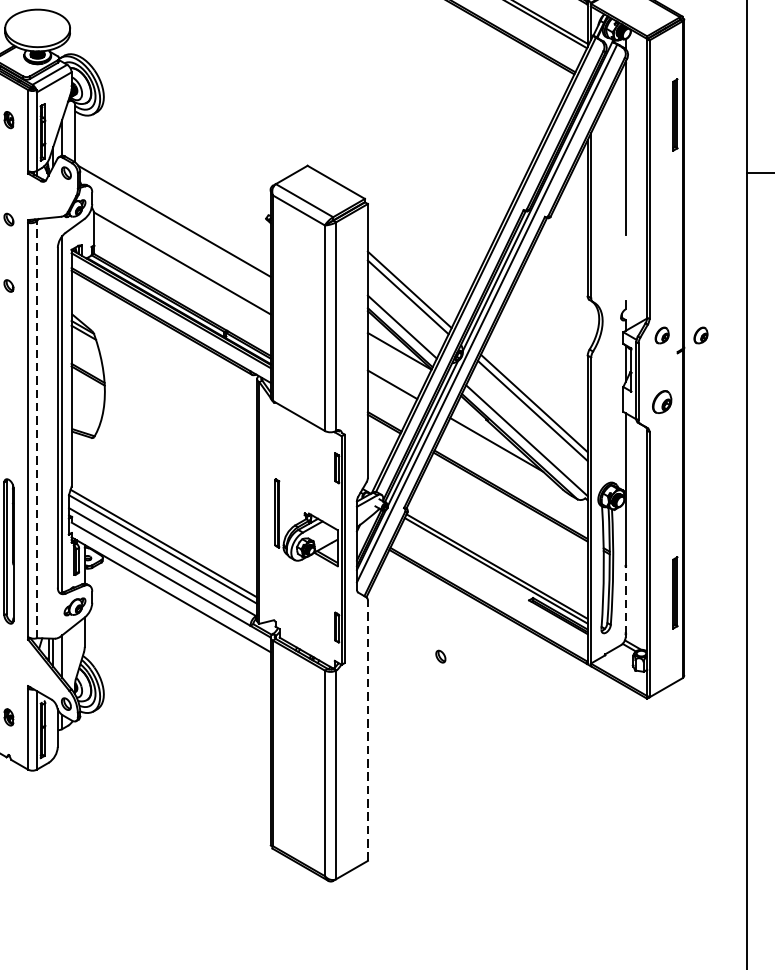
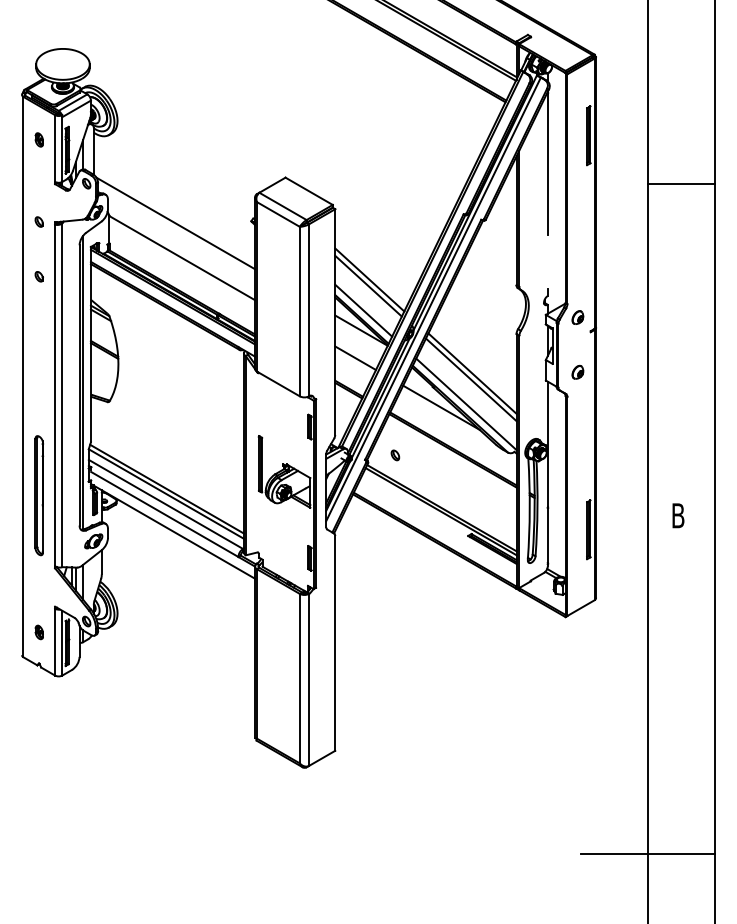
part: (700, 335) -> (609, 317), removed
part: (661, 400) -> (577, 371), size x0.71
line: (37, 429) -> (62, 395), dashed -> solid
line: (626, 599) -> (548, 535), dashed -> solid
part: (440, 656) -> (395, 455), moved
line: (368, 729) -> (335, 642), dashed -> solid

